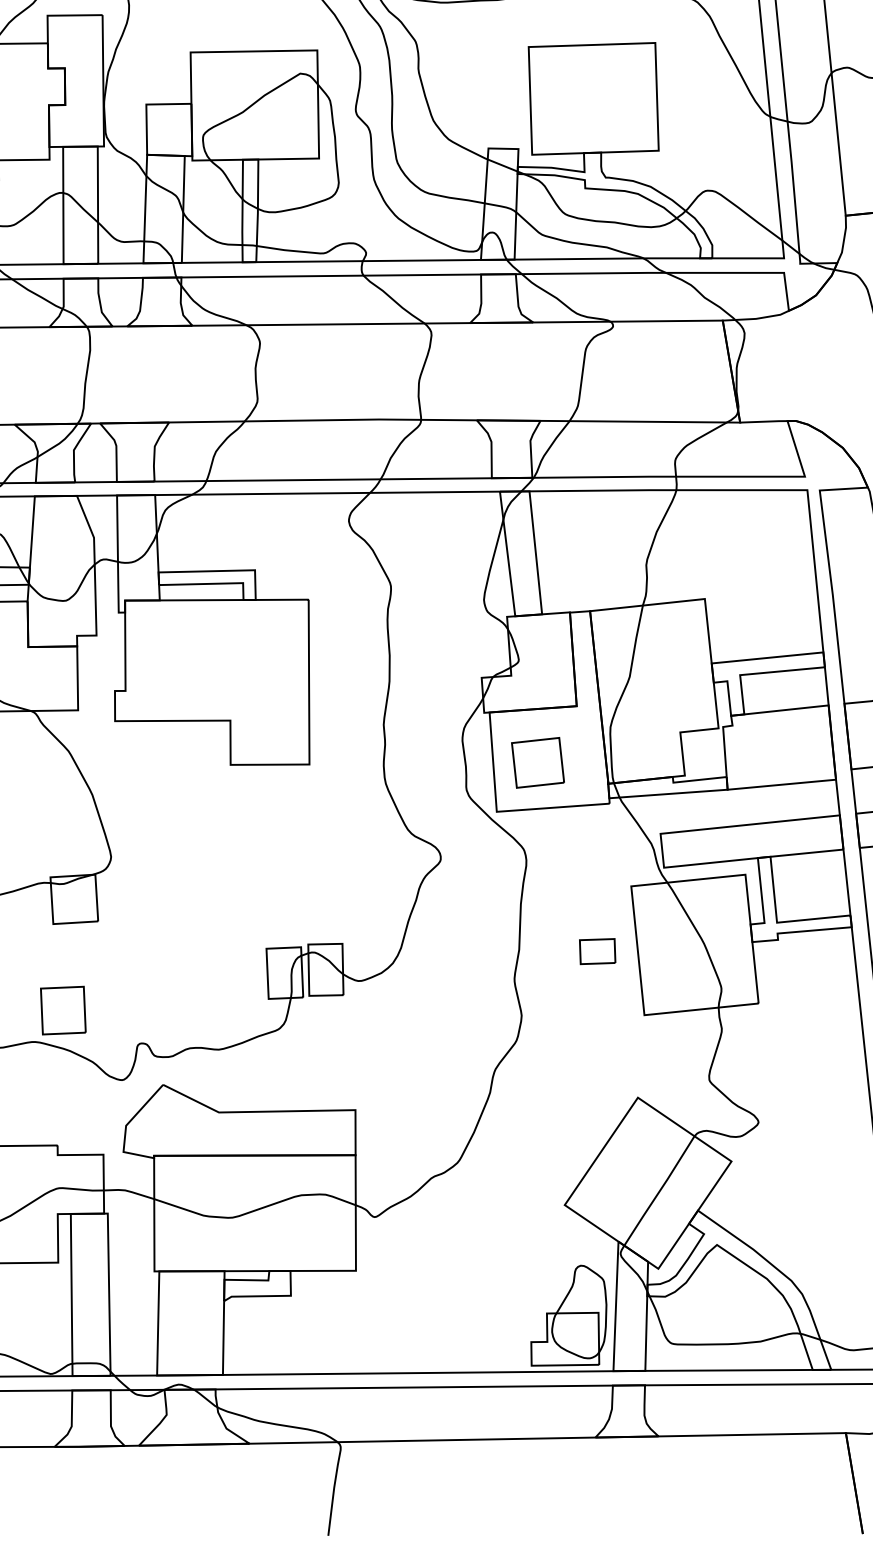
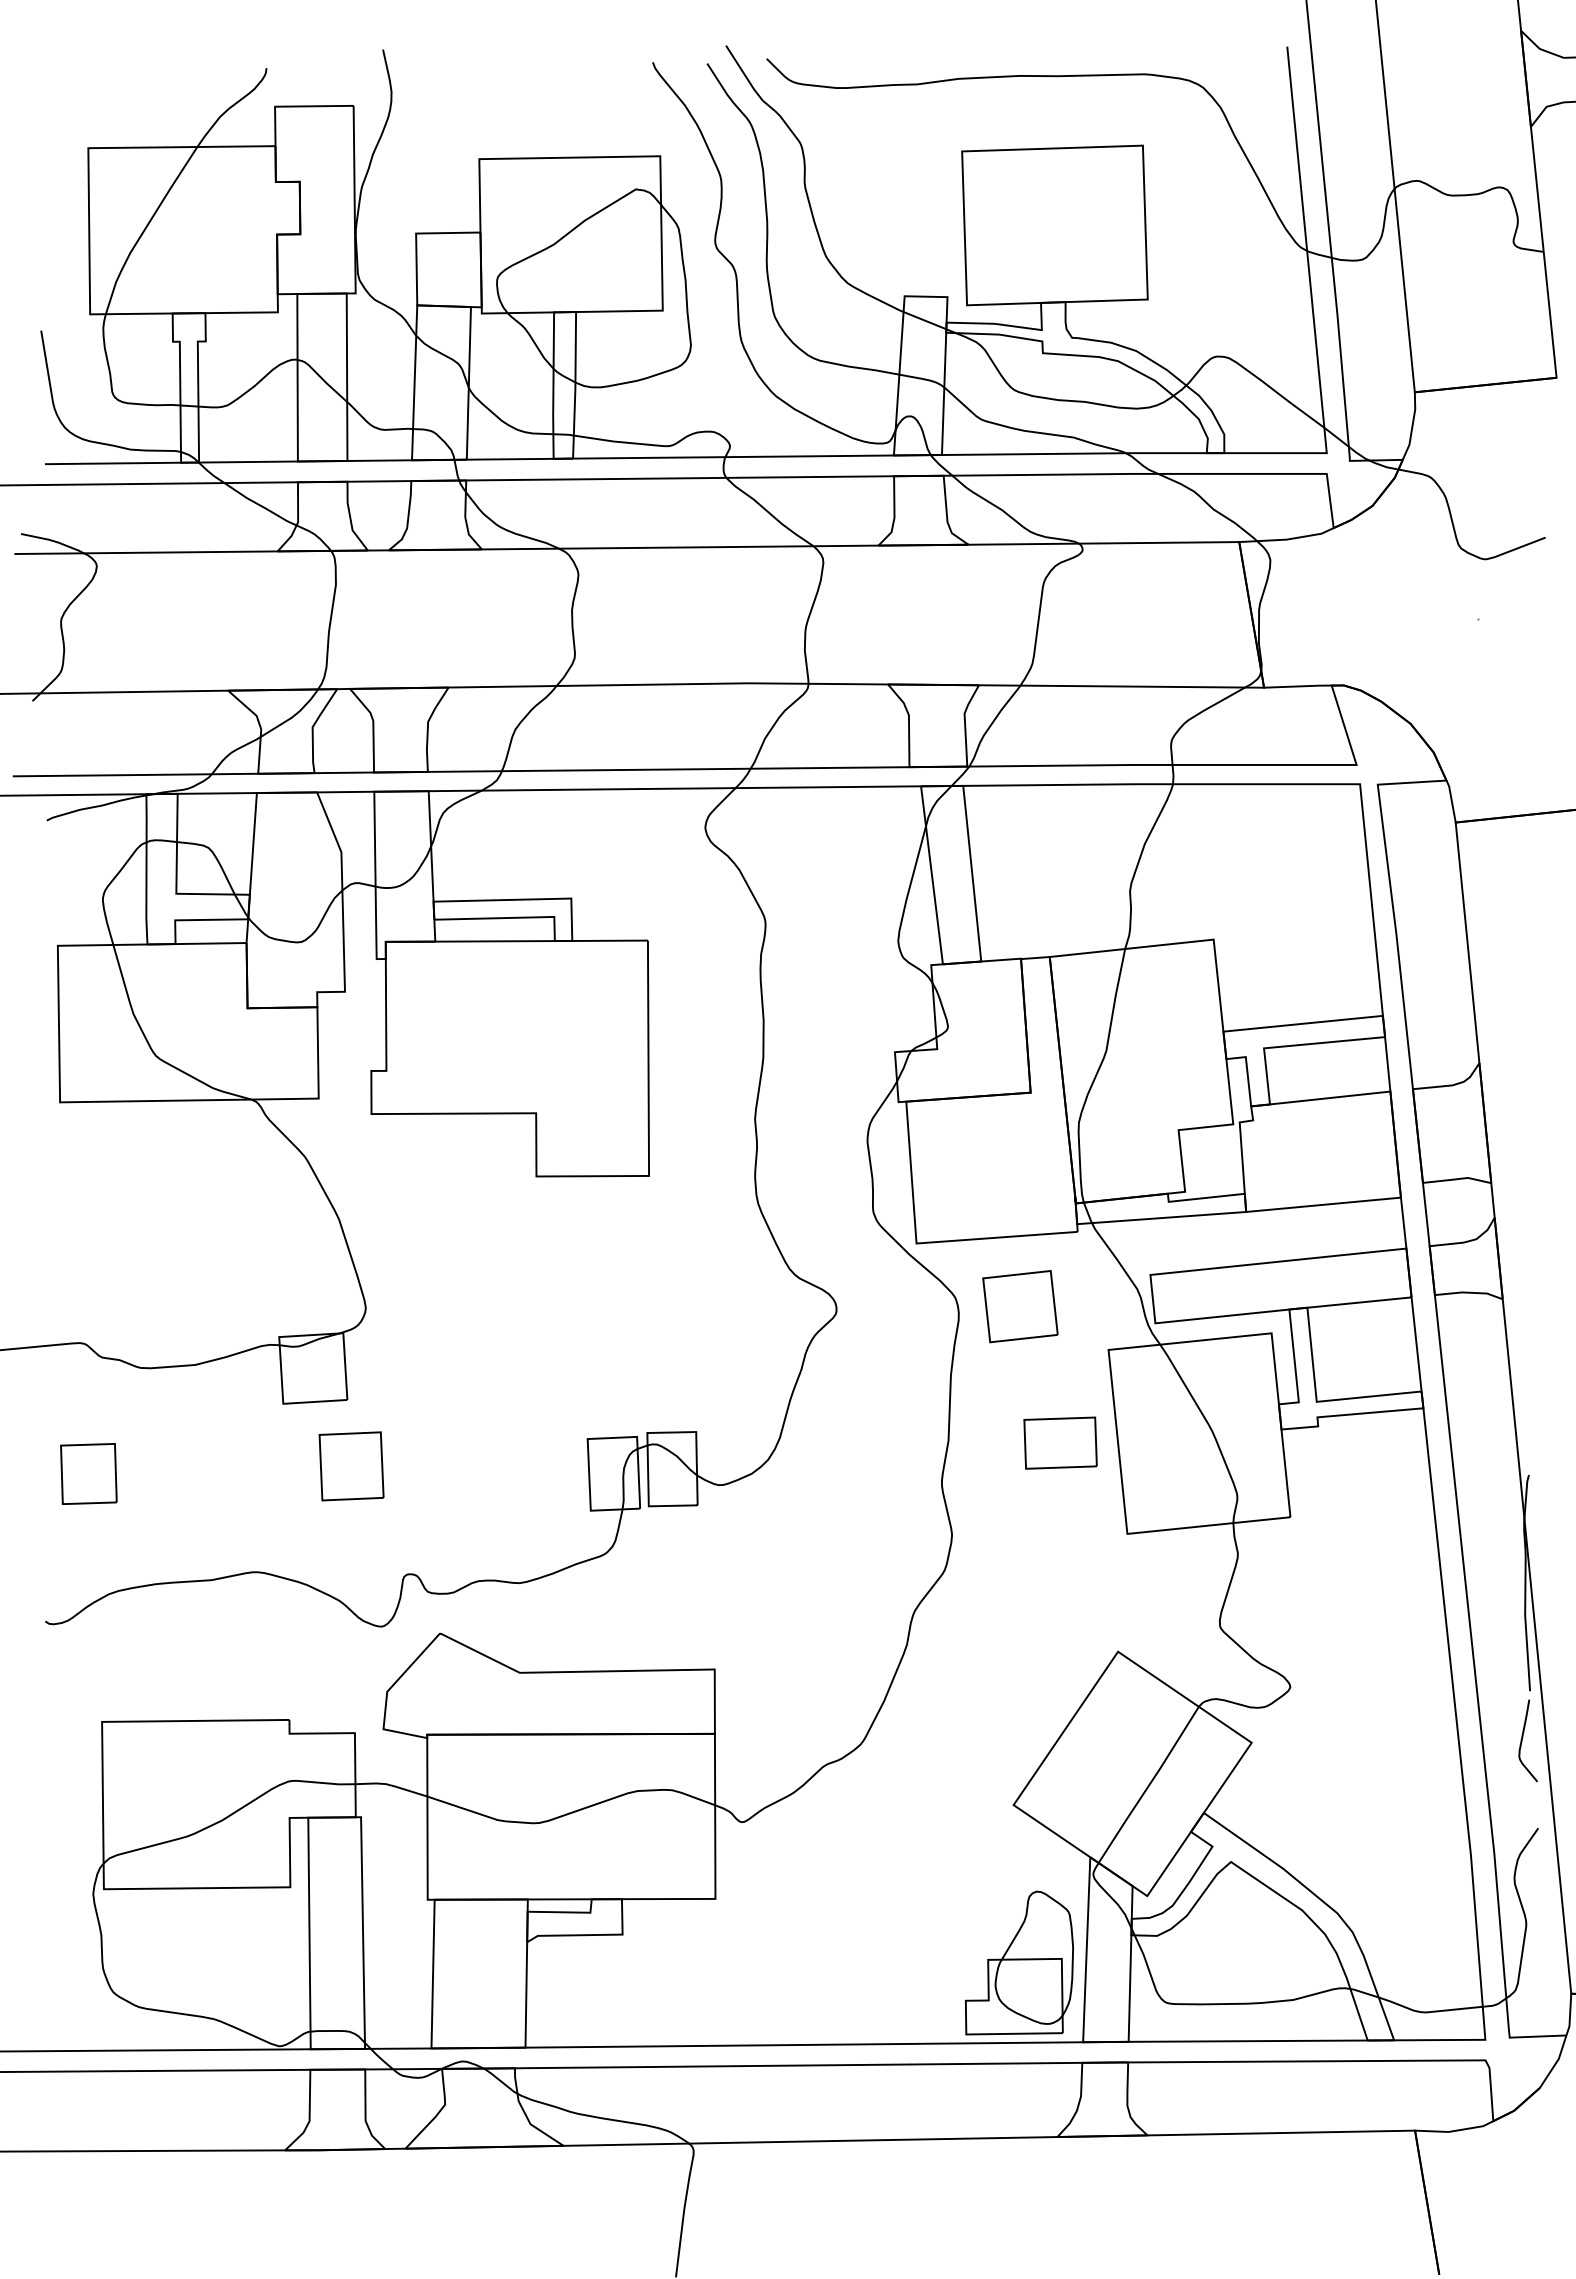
part: (538, 762) -> (1020, 1306), moved
part: (597, 951) -> (1060, 1442), size x1.43
part: (63, 1010) -> (351, 1466), moved

